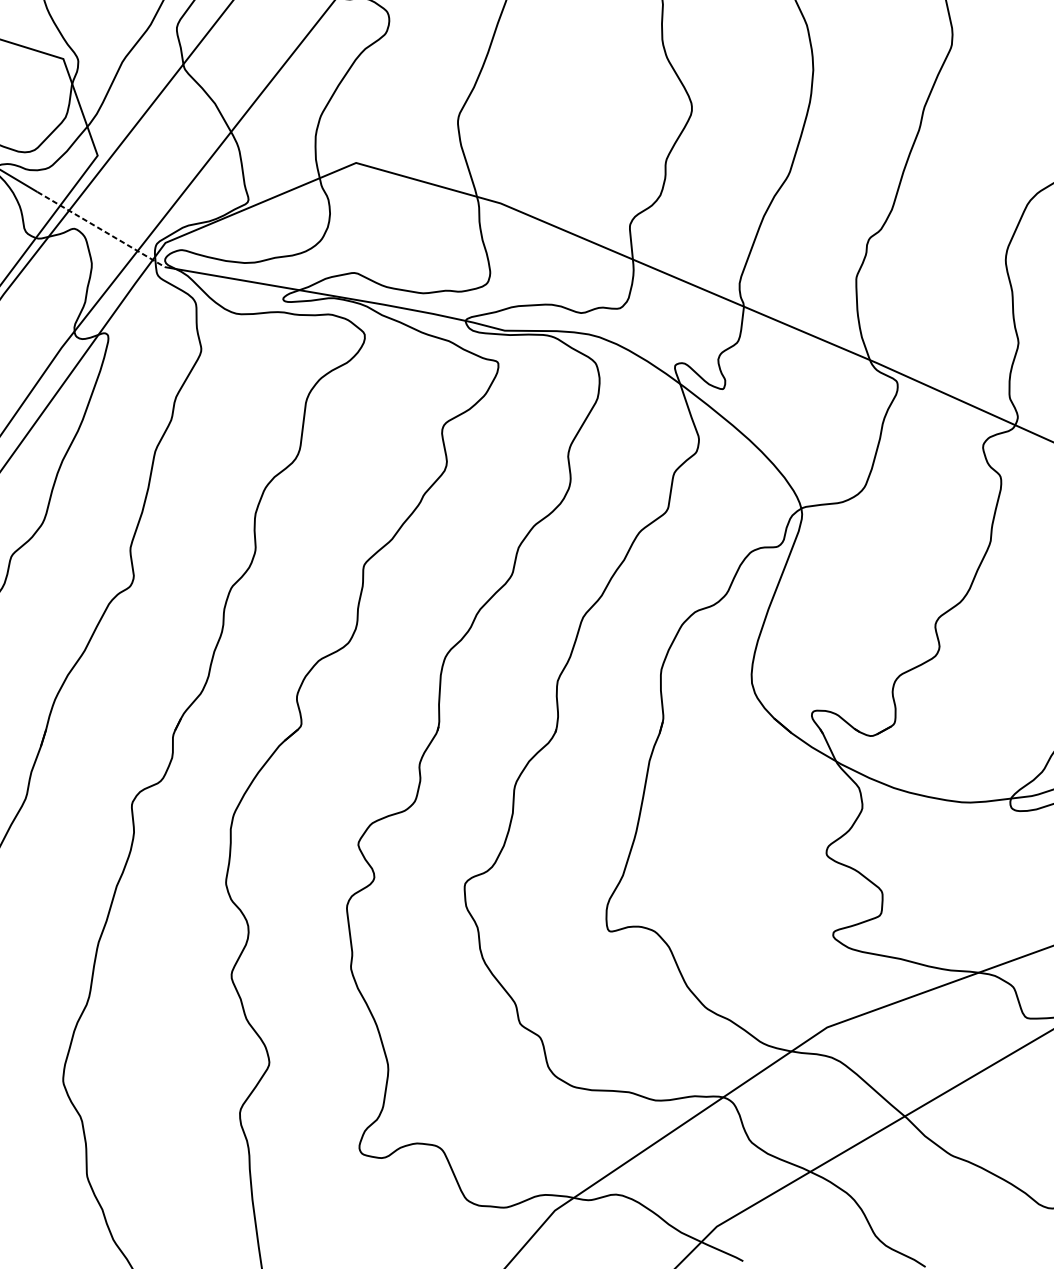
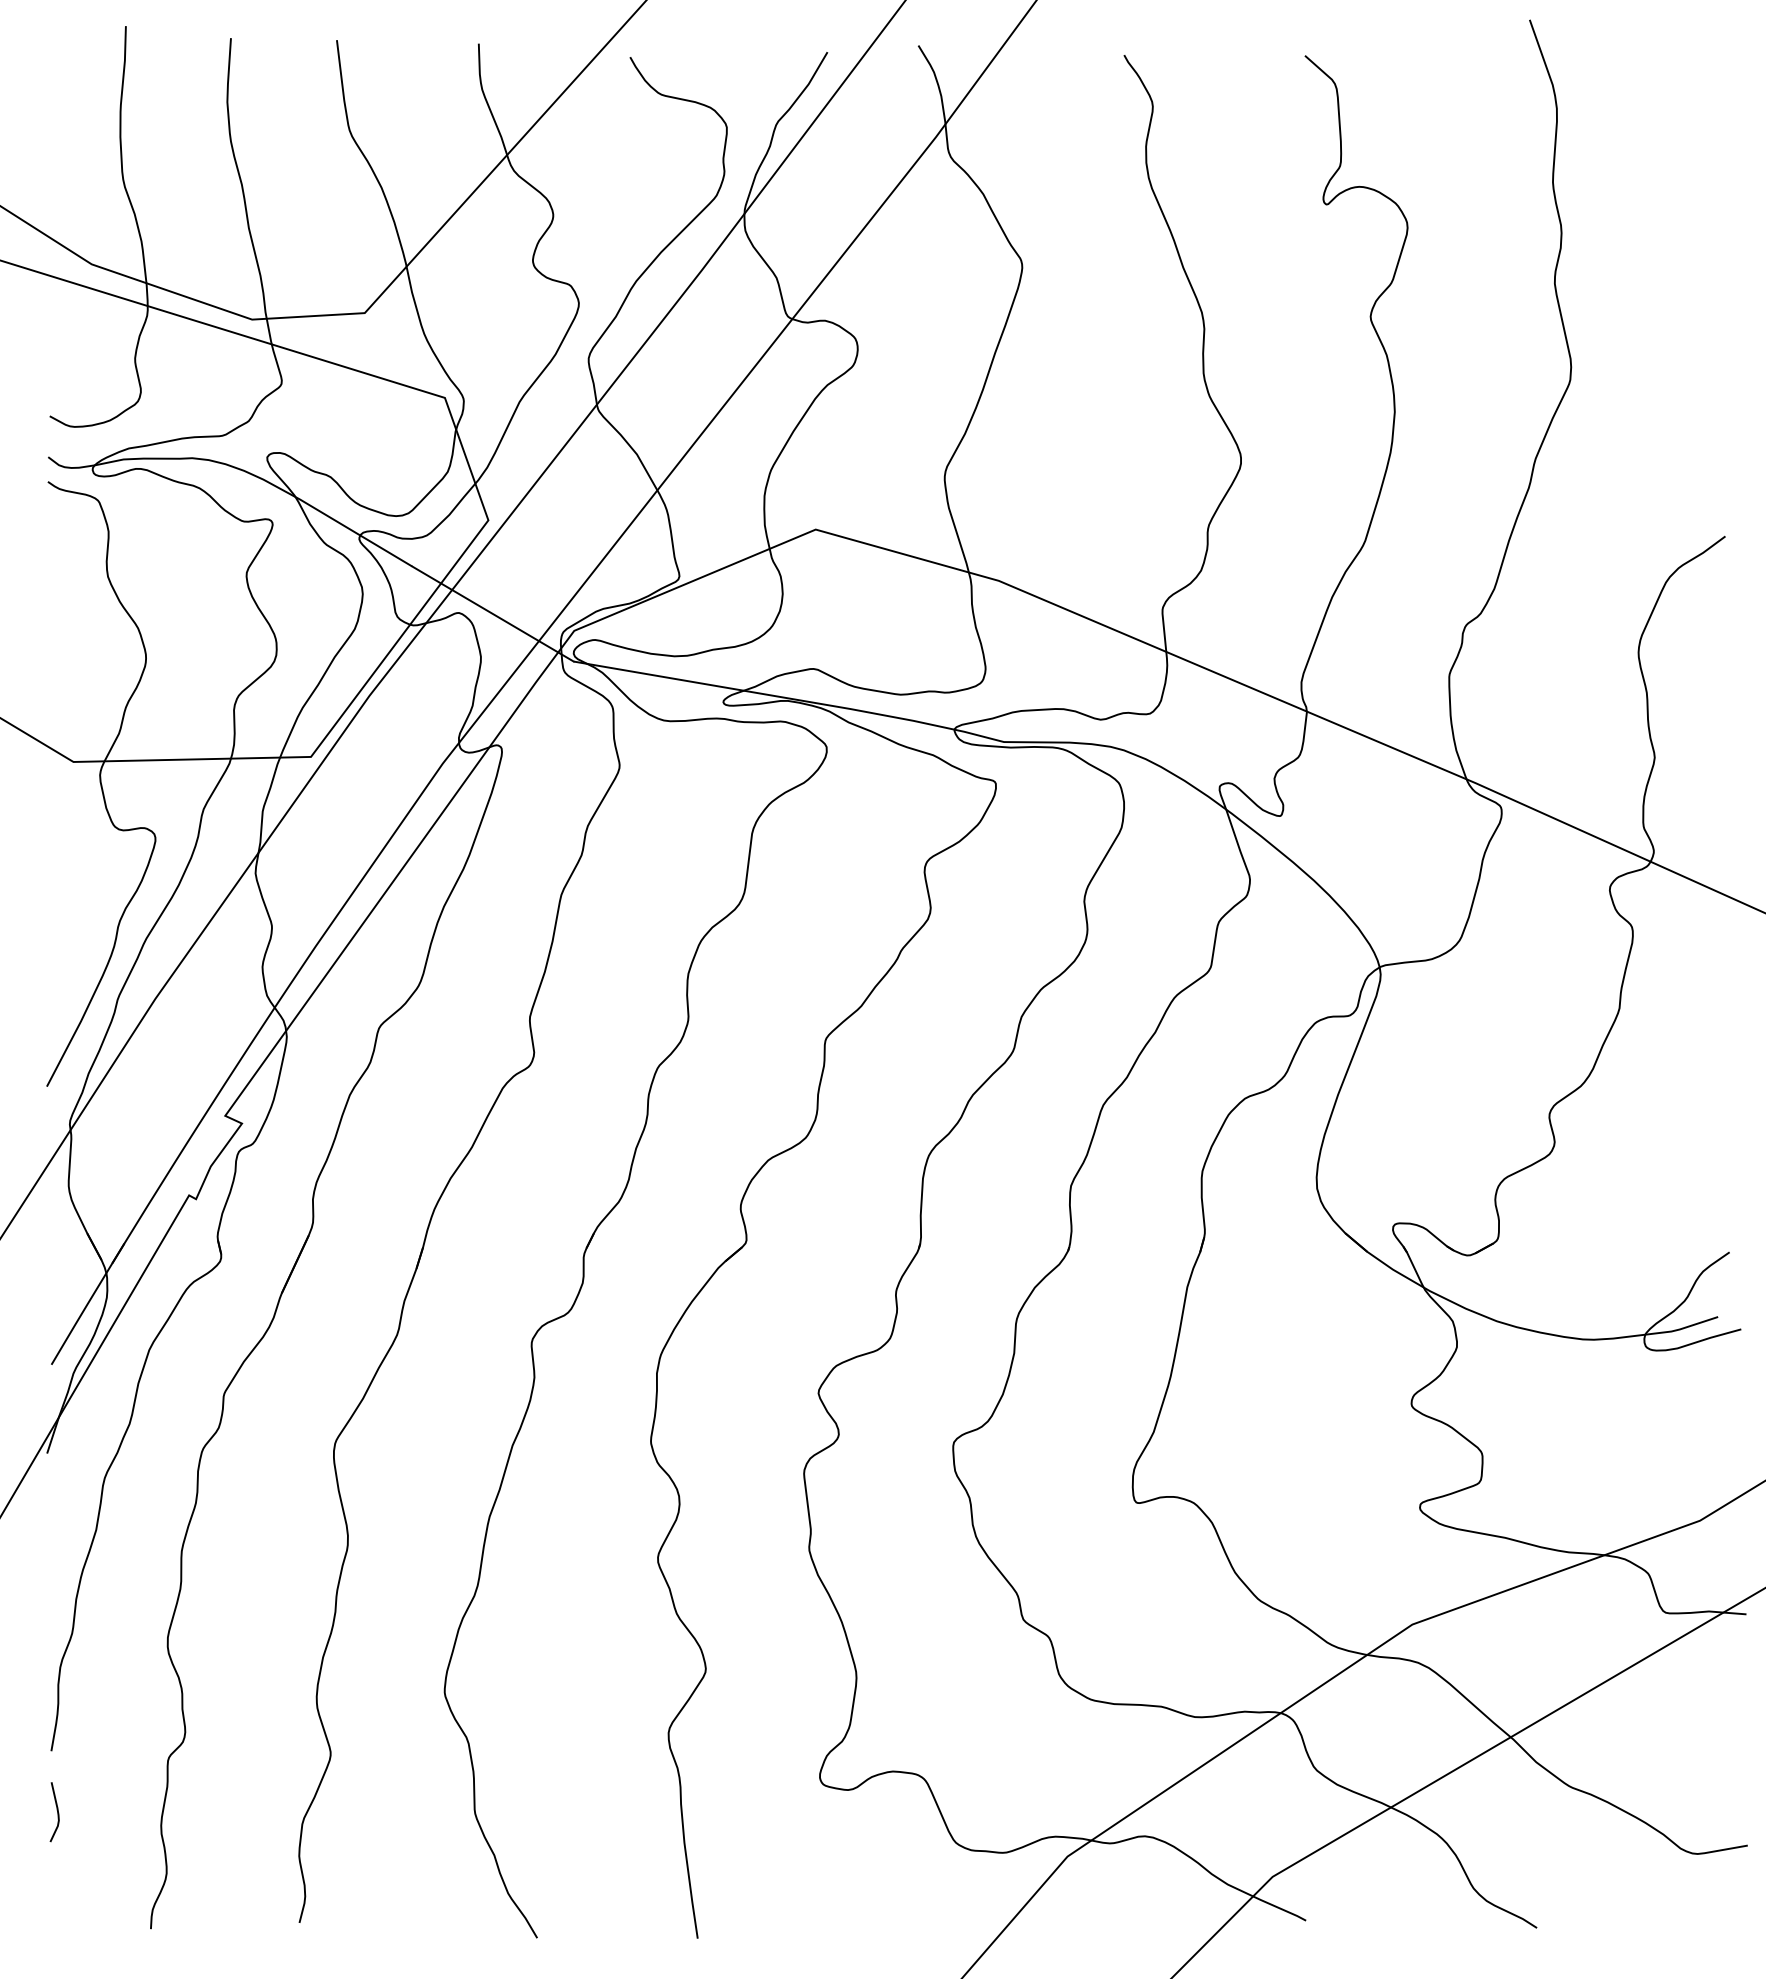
line: (100, 229) -> (492, 613), dashed -> solid

